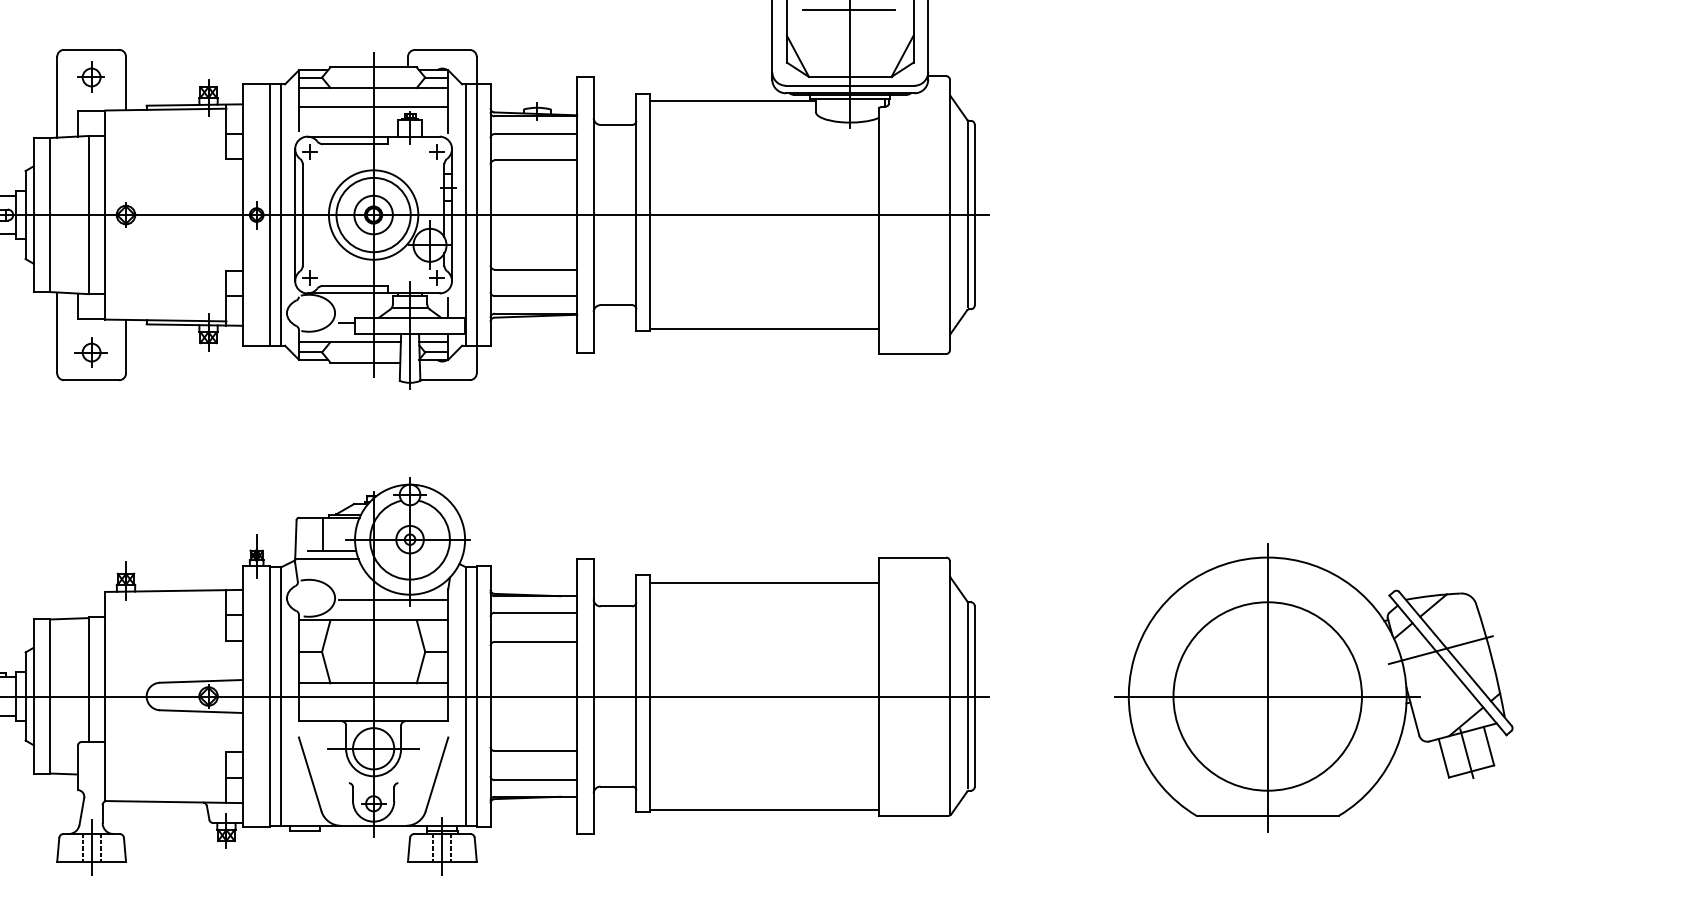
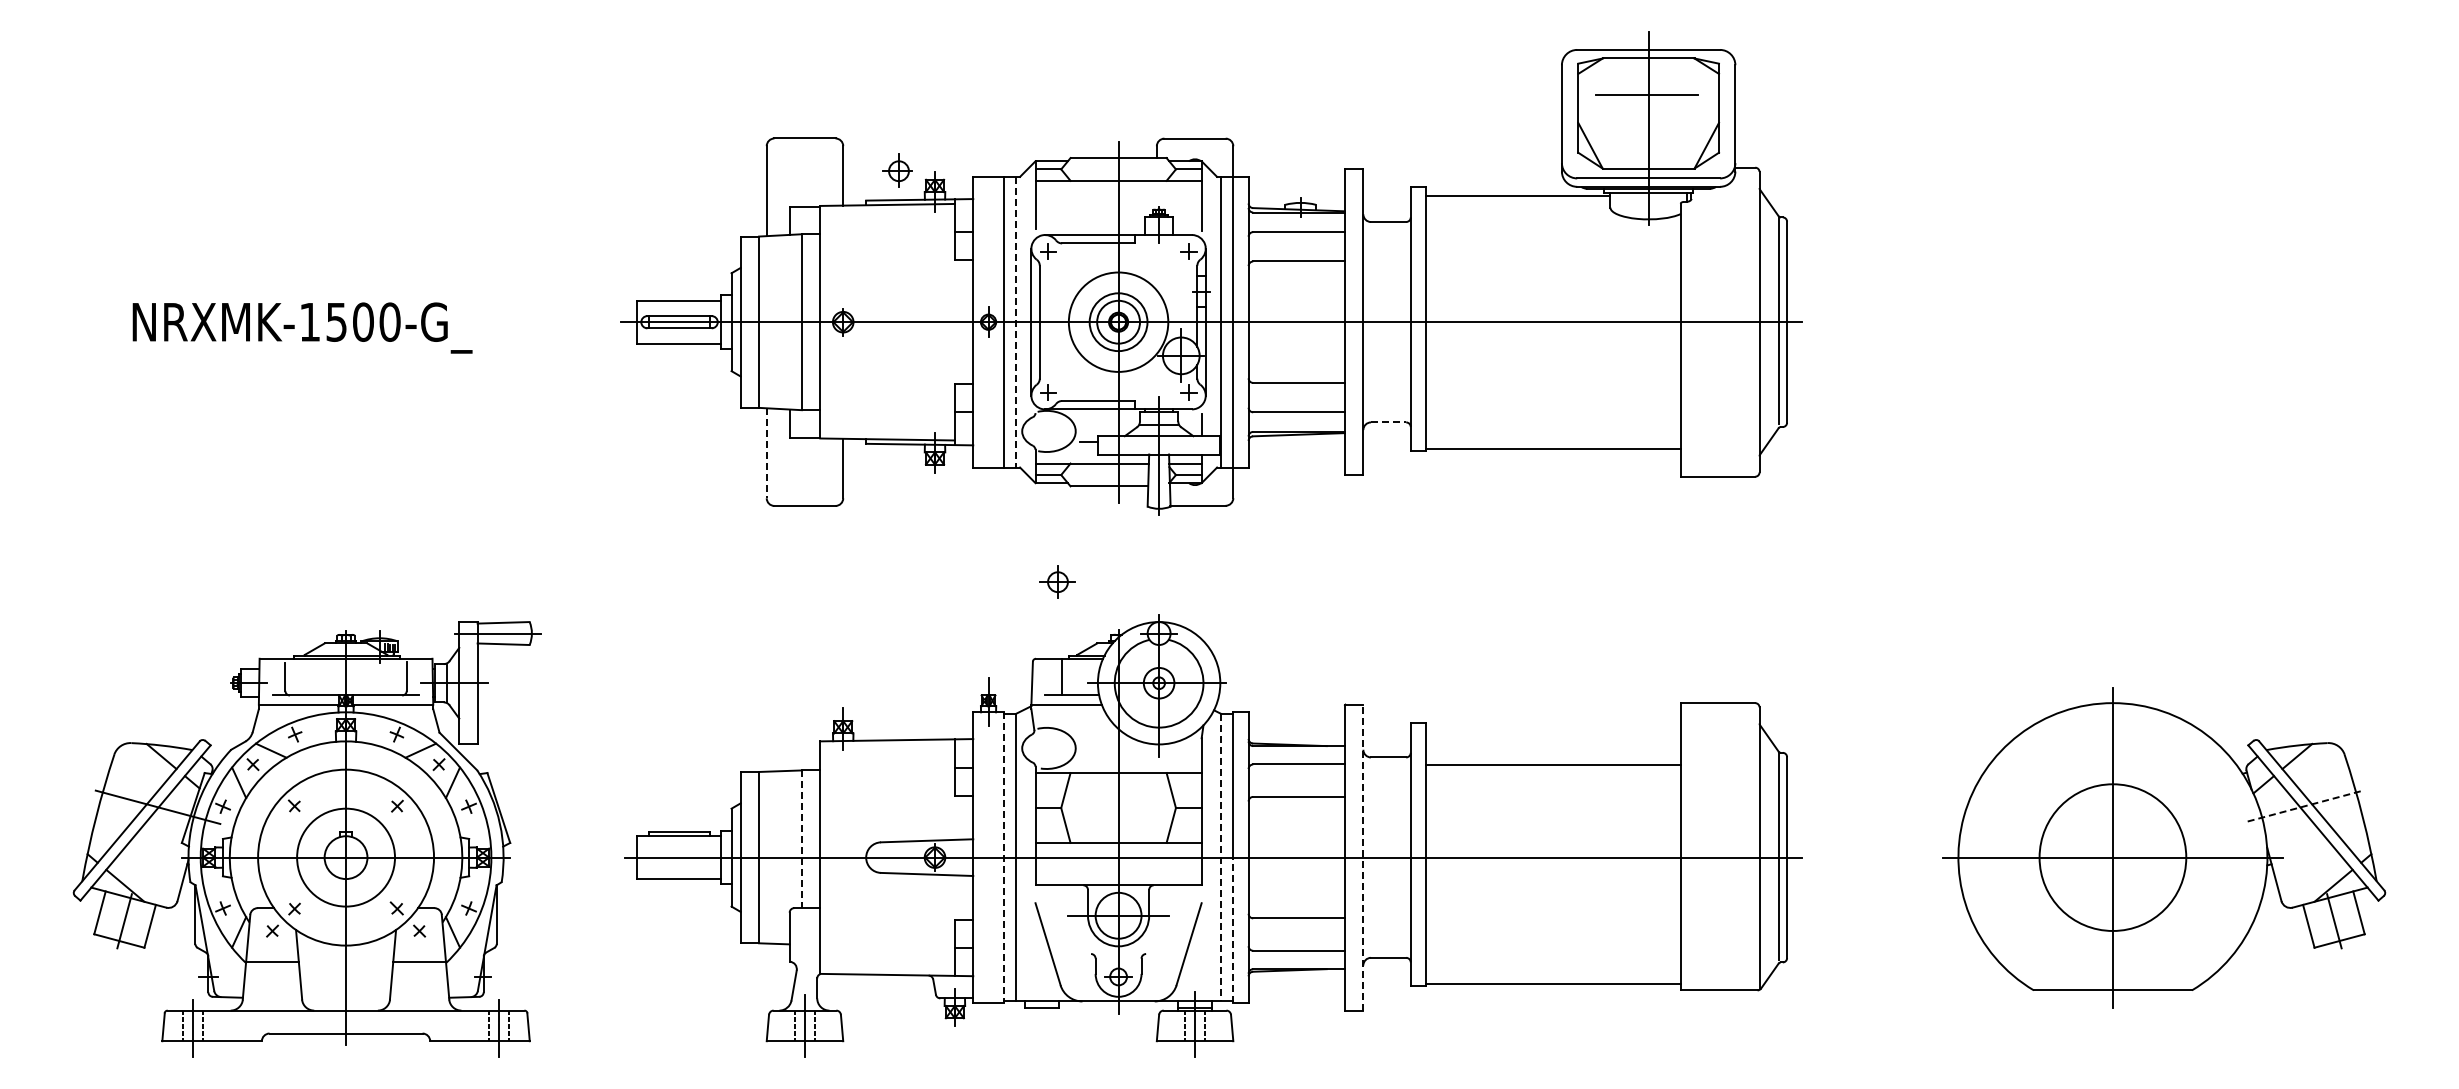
part: (90, 76) -> (897, 170), moved
line: (373, 107) -> (1118, 202), removed
circle: (373, 214) -> (1118, 321), size x0.7
line: (281, 215) -> (1016, 322), solid -> dashed
line: (616, 305) -> (1388, 422), solid -> dashed
line: (57, 333) -> (766, 453), solid -> dashed
part: (91, 351) -> (1057, 581), moved
line: (764, 583) -> (1553, 765), moved
line: (393, 600) -> (1140, 750), removed
line: (1440, 650) -> (2305, 806), solid -> dashed
line: (88, 680) -> (801, 839), solid -> dashed
line: (466, 696) -> (1221, 857), solid -> dashed
line: (593, 696) -> (1363, 857), solid -> dashed
circle: (1267, 696) -> (2112, 857), size x0.7
line: (270, 697) -> (1003, 858), solid -> dashed
line: (476, 762) -> (1233, 930), solid -> dashed

